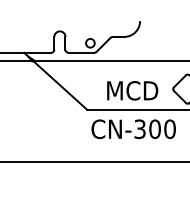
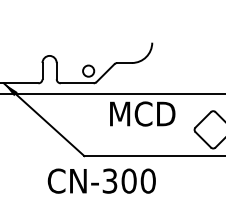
text: (132, 90) -> (142, 113), moved
text: (133, 129) -> (101, 181), moved

